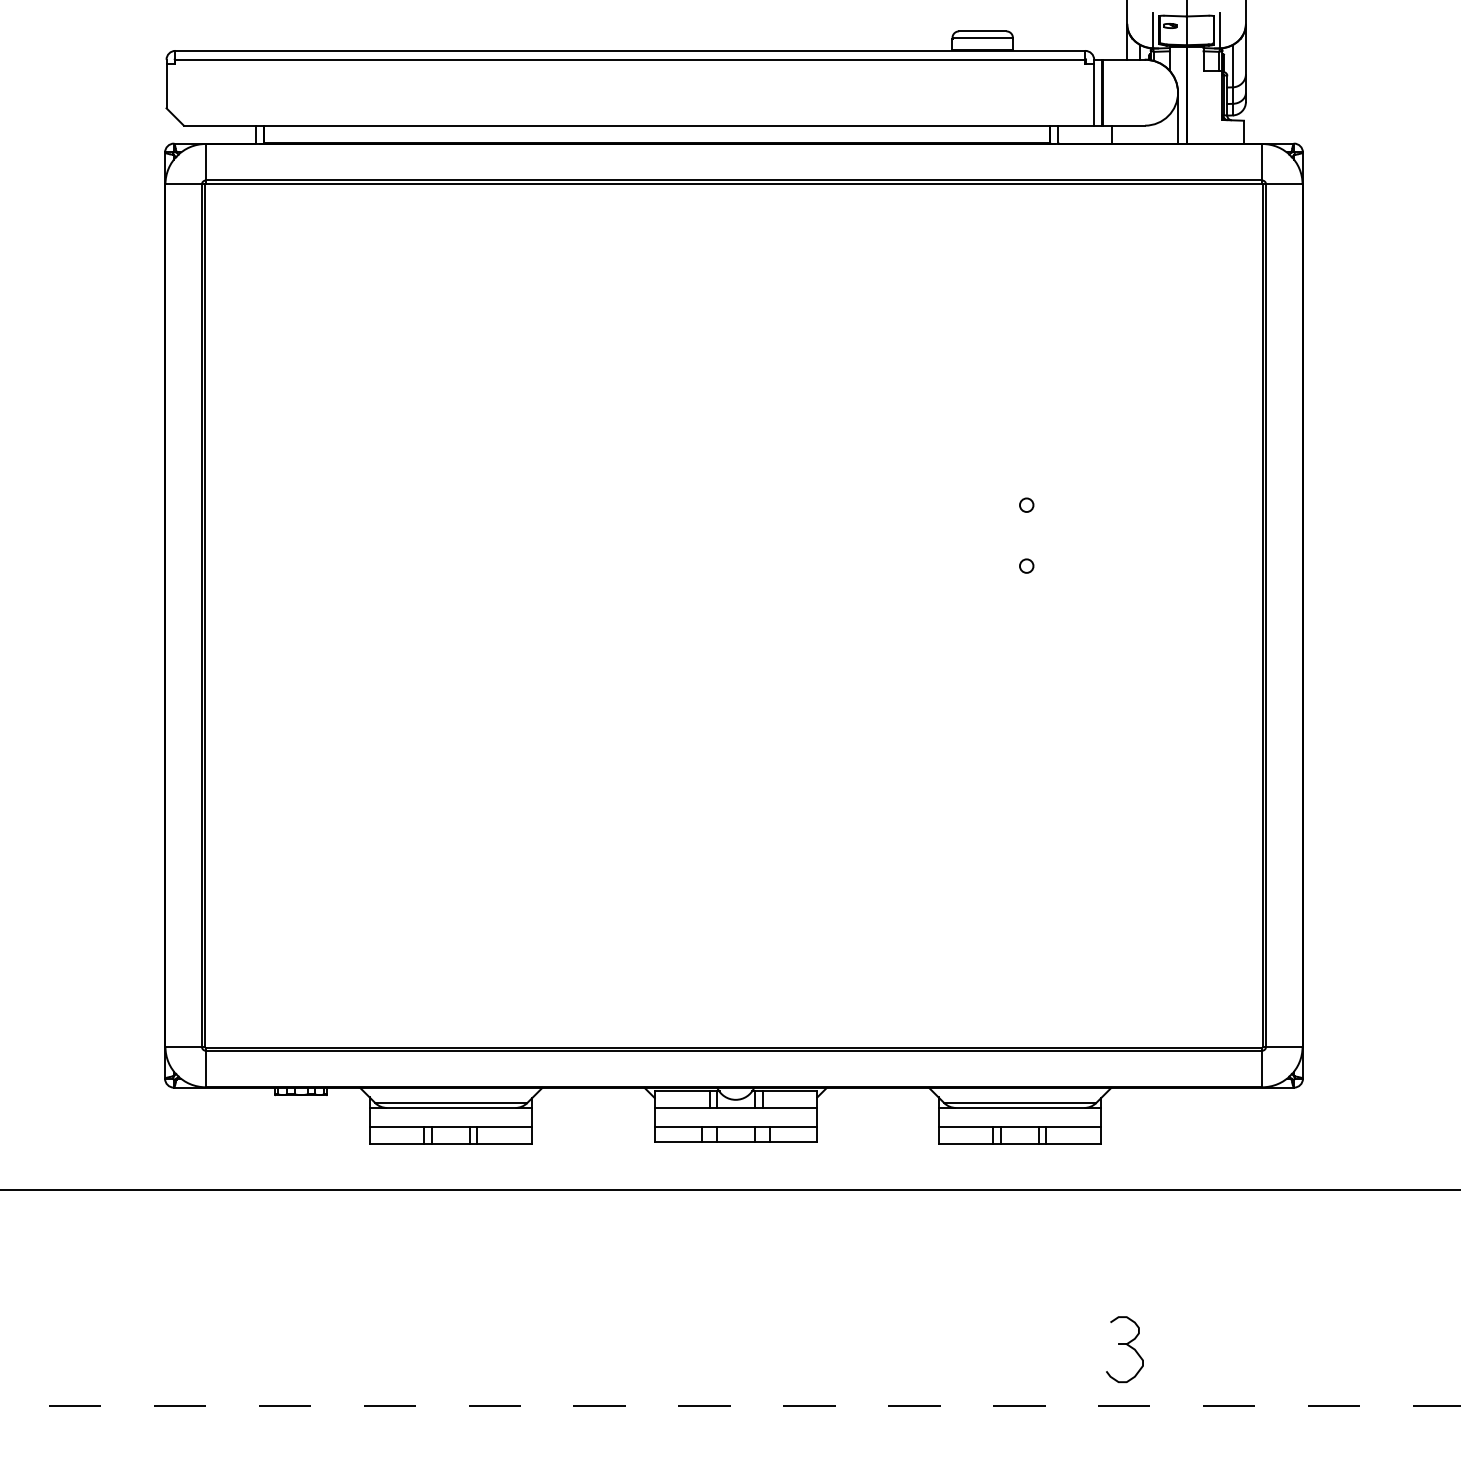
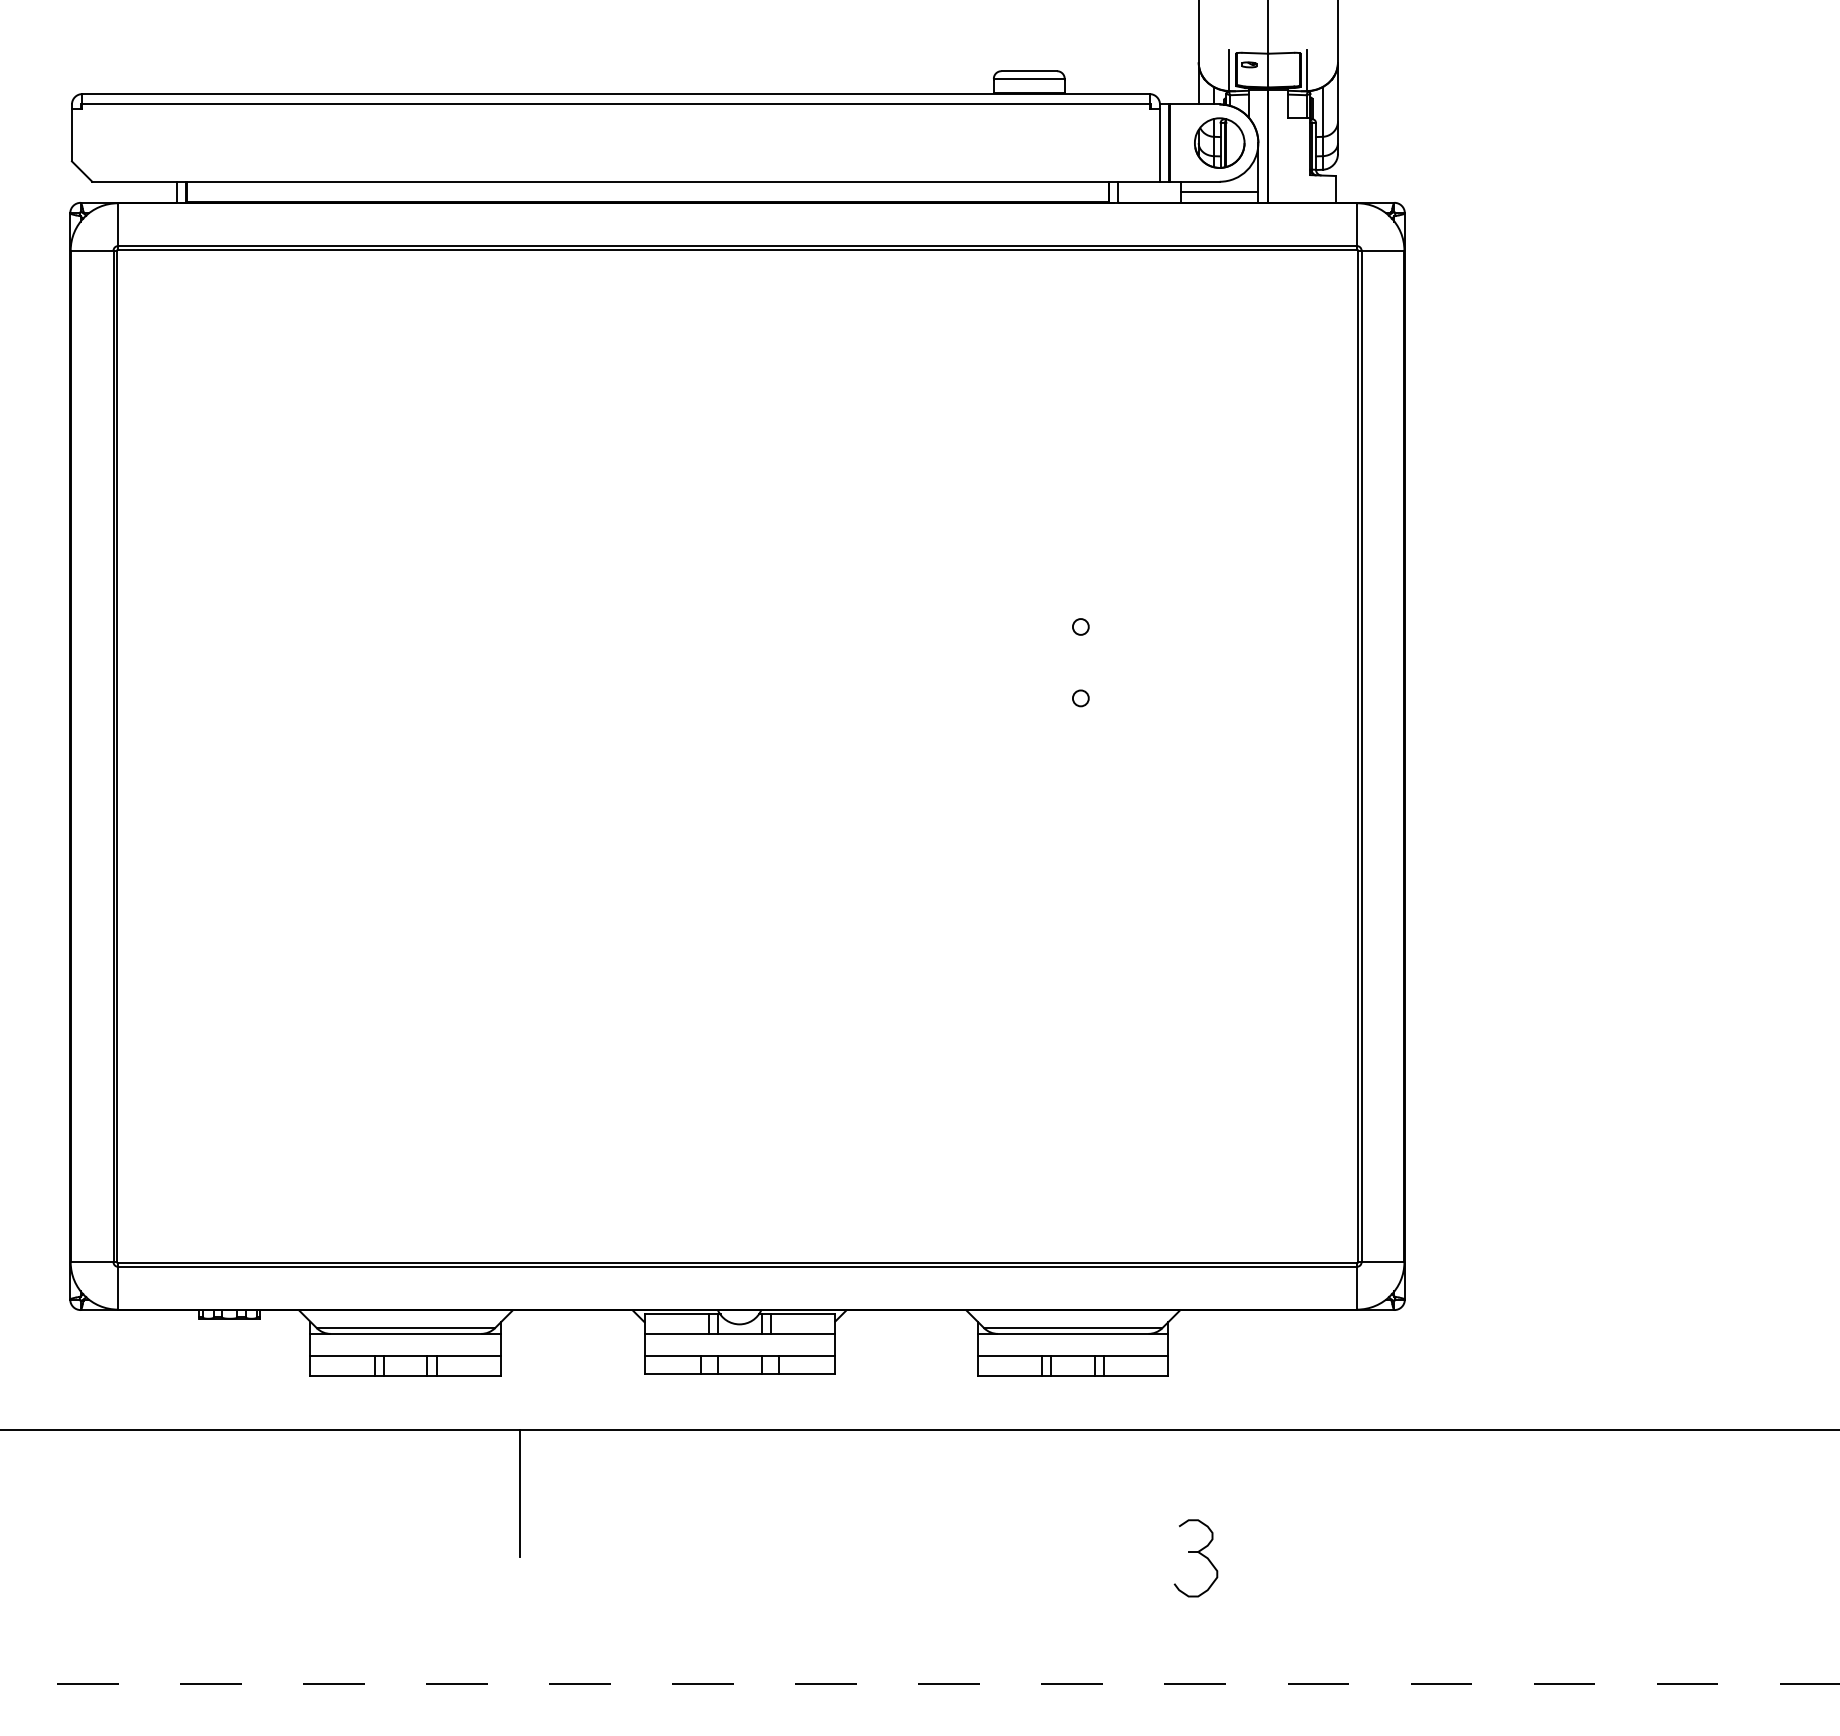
part: (1144, 92) -> (1219, 142), added
line: (1144, 134) -> (1219, 192), added
line: (548, 1243) -> (519, 1492), added
part: (1124, 1349) -> (1195, 1558), moved

